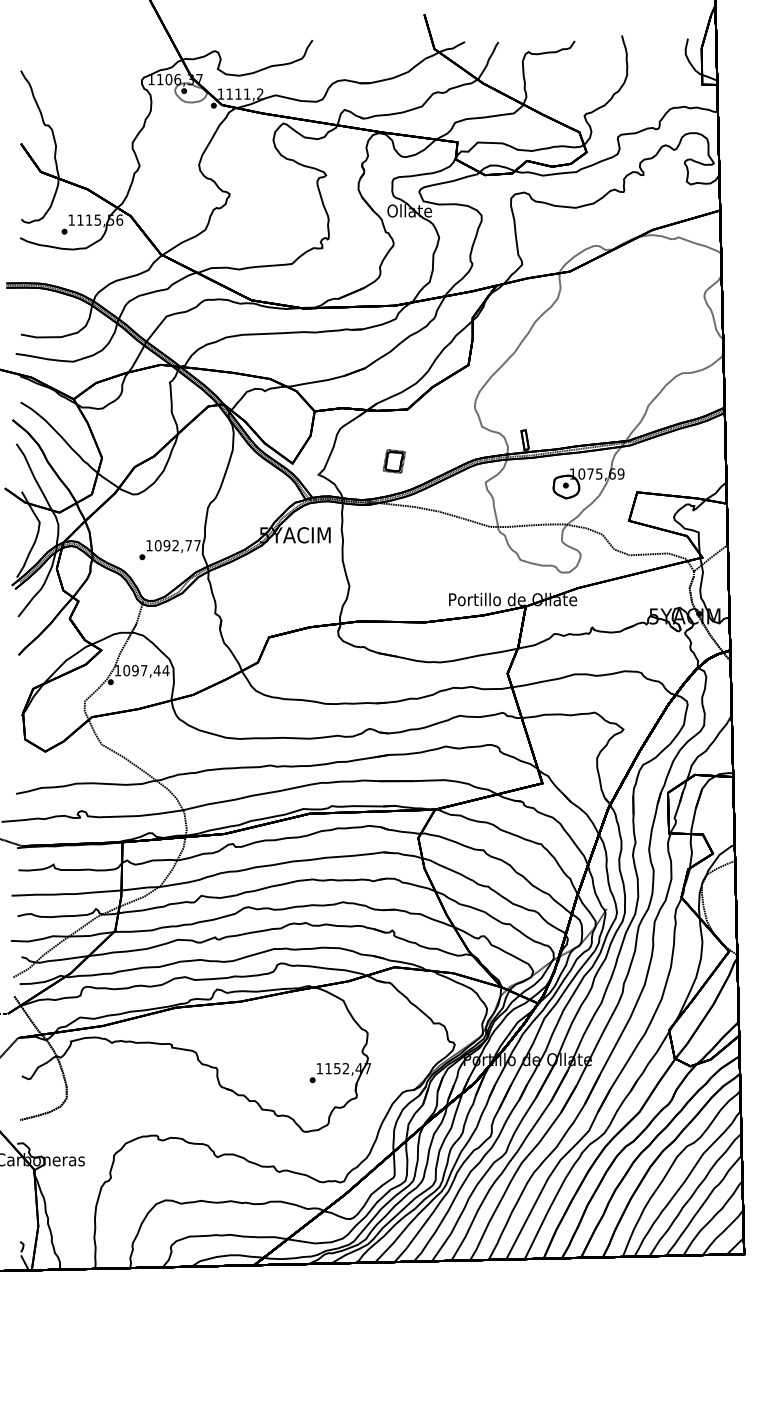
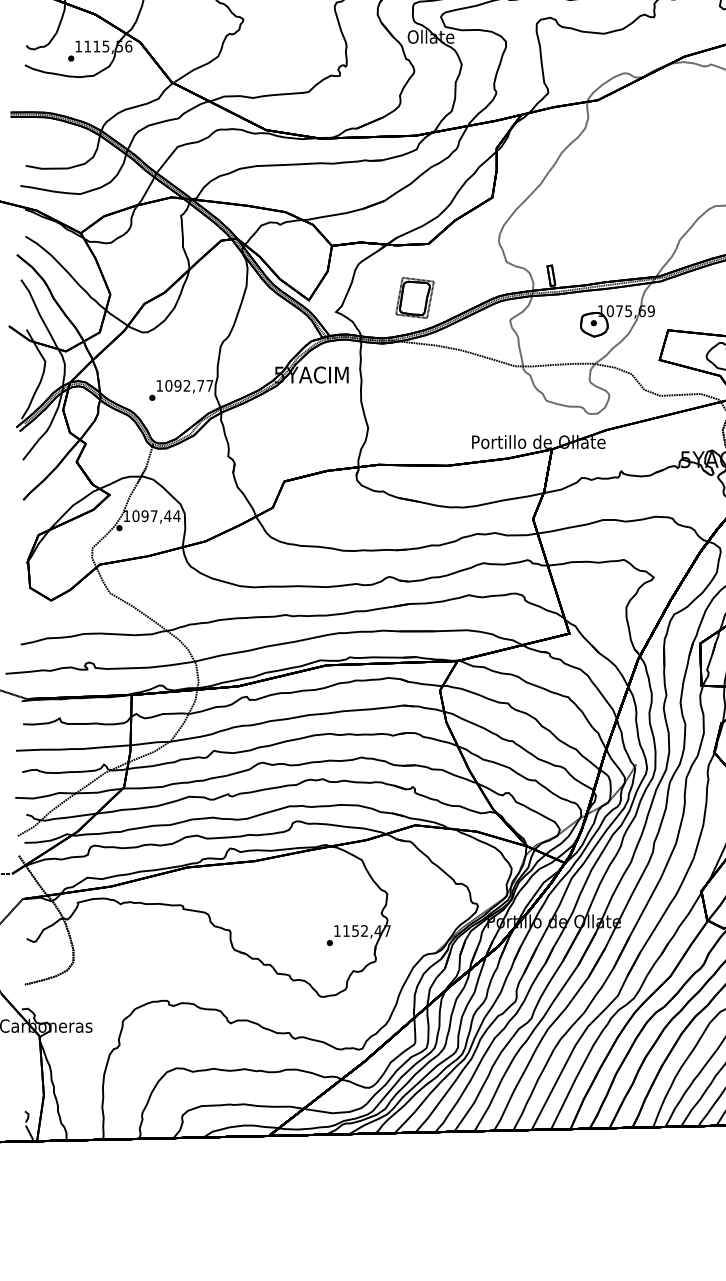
part: (394, 461) -> (415, 298), size x1.67

